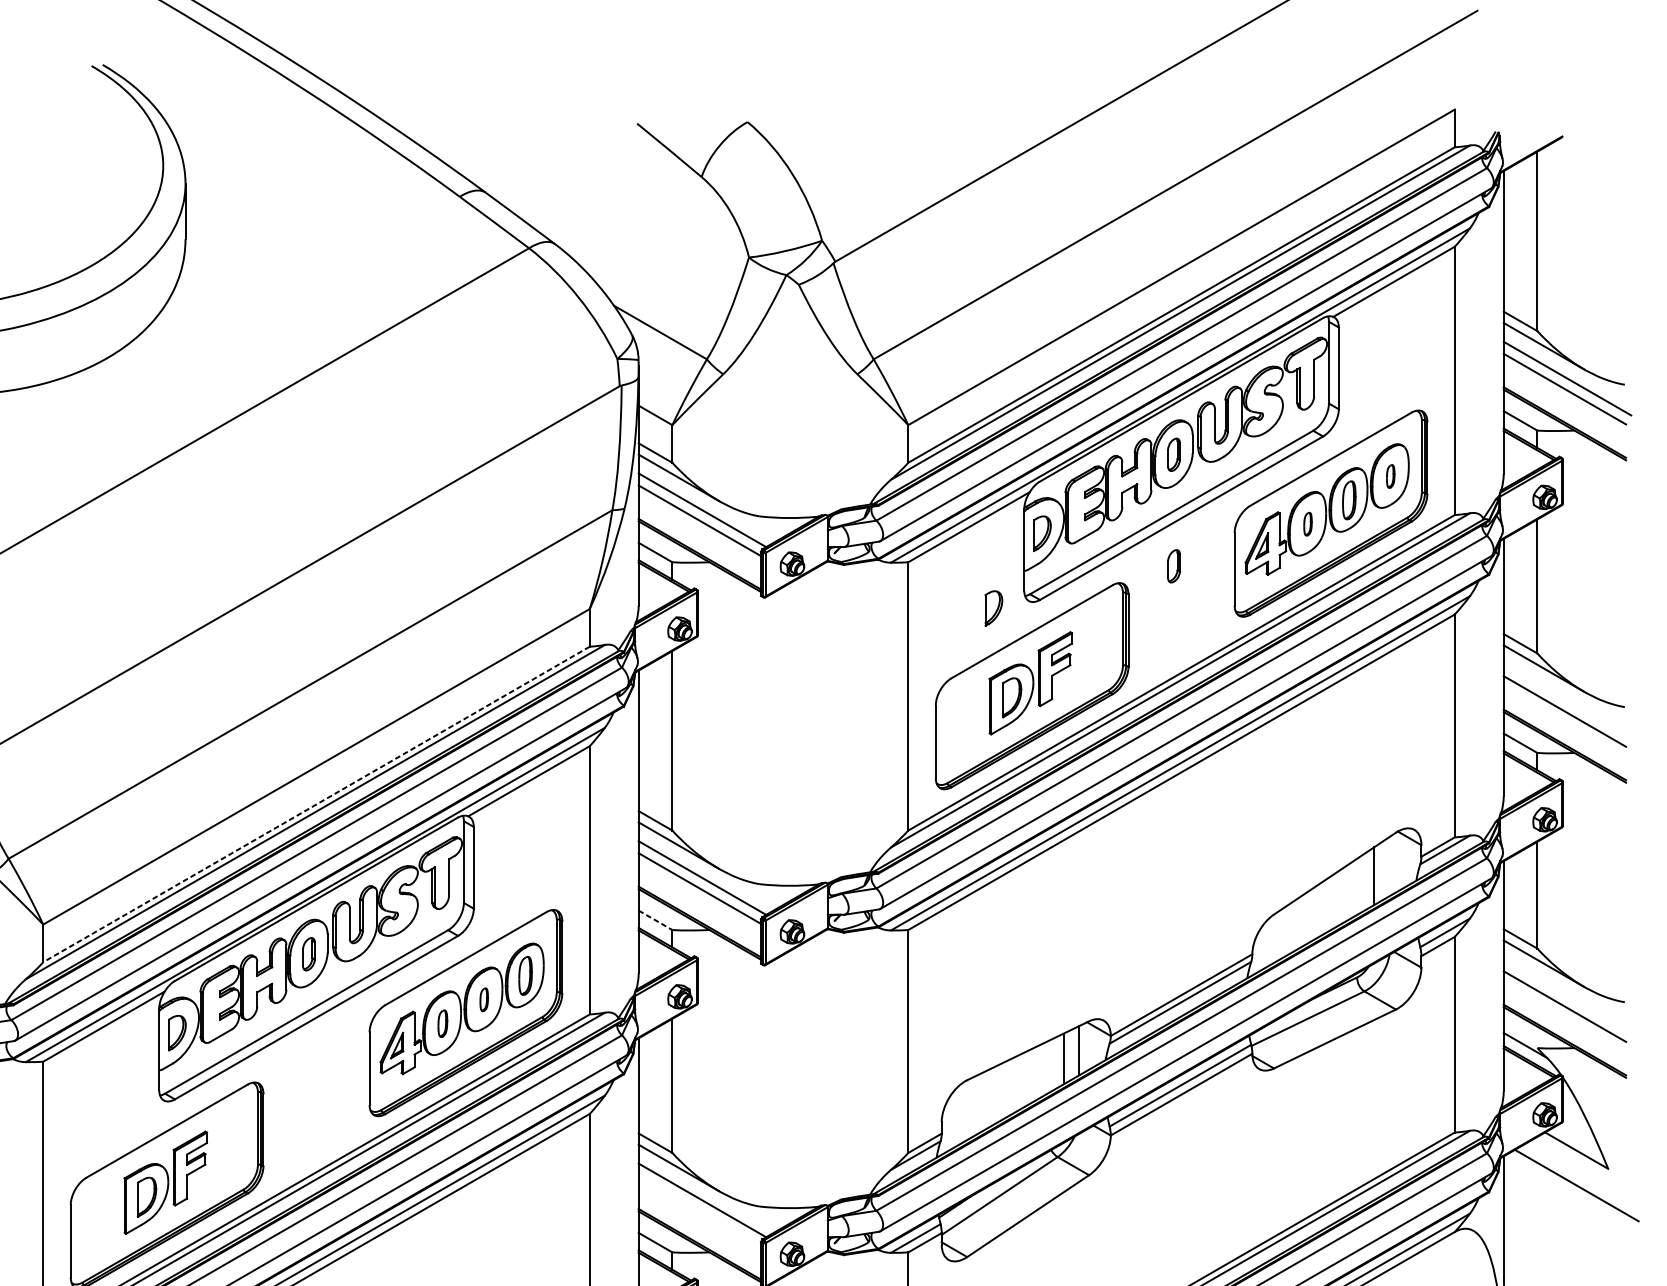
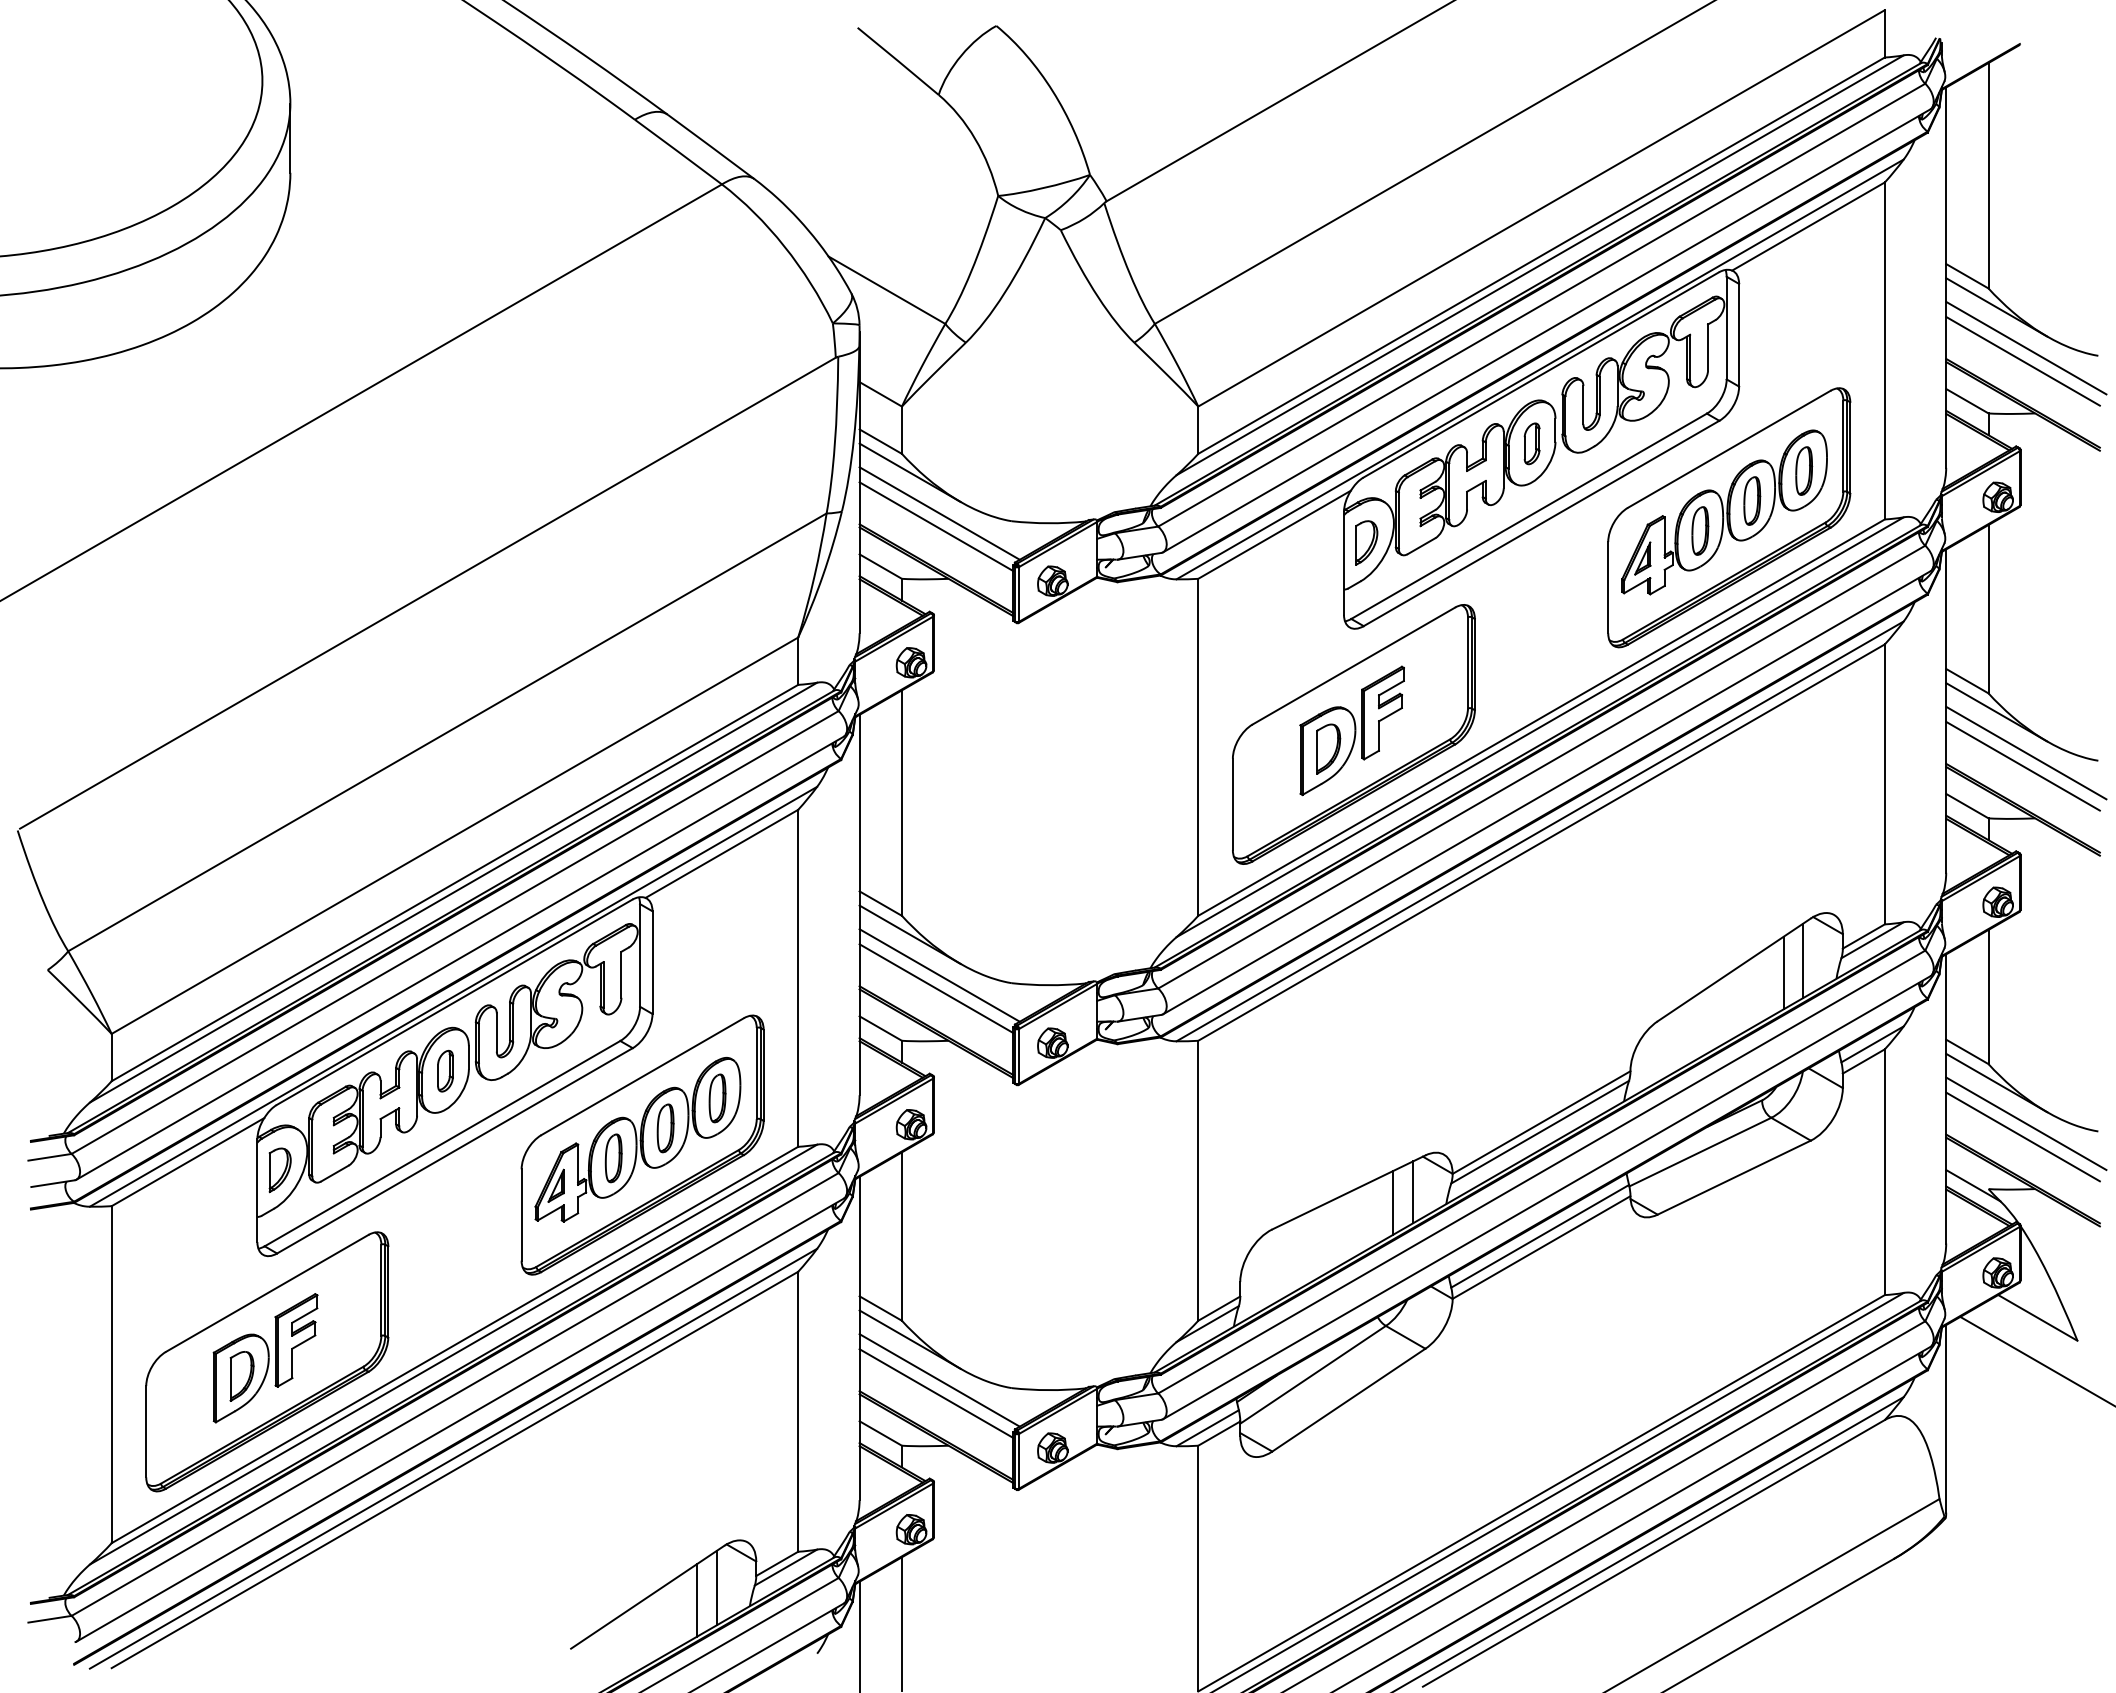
part: (1390, 476) -> (1804, 470), size x1.67
part: (1308, 523) -> (1700, 530), size x1.67
part: (1173, 566) -> (1531, 583), removed
part: (993, 608) -> (1305, 636), removed
line: (1567, 700) -> (2026, 752), added
line: (316, 804) -> (454, 883), dashed -> solid
line: (1390, 866) -> (1803, 960), added
line: (656, 920) -> (881, 1028), dashed -> solid
line: (1567, 995) -> (2026, 1123), added
part: (484, 999) -> (665, 1128), size x1.67
part: (442, 1023) -> (613, 1158), size x1.43
line: (699, 1210) -> (936, 1393), added

